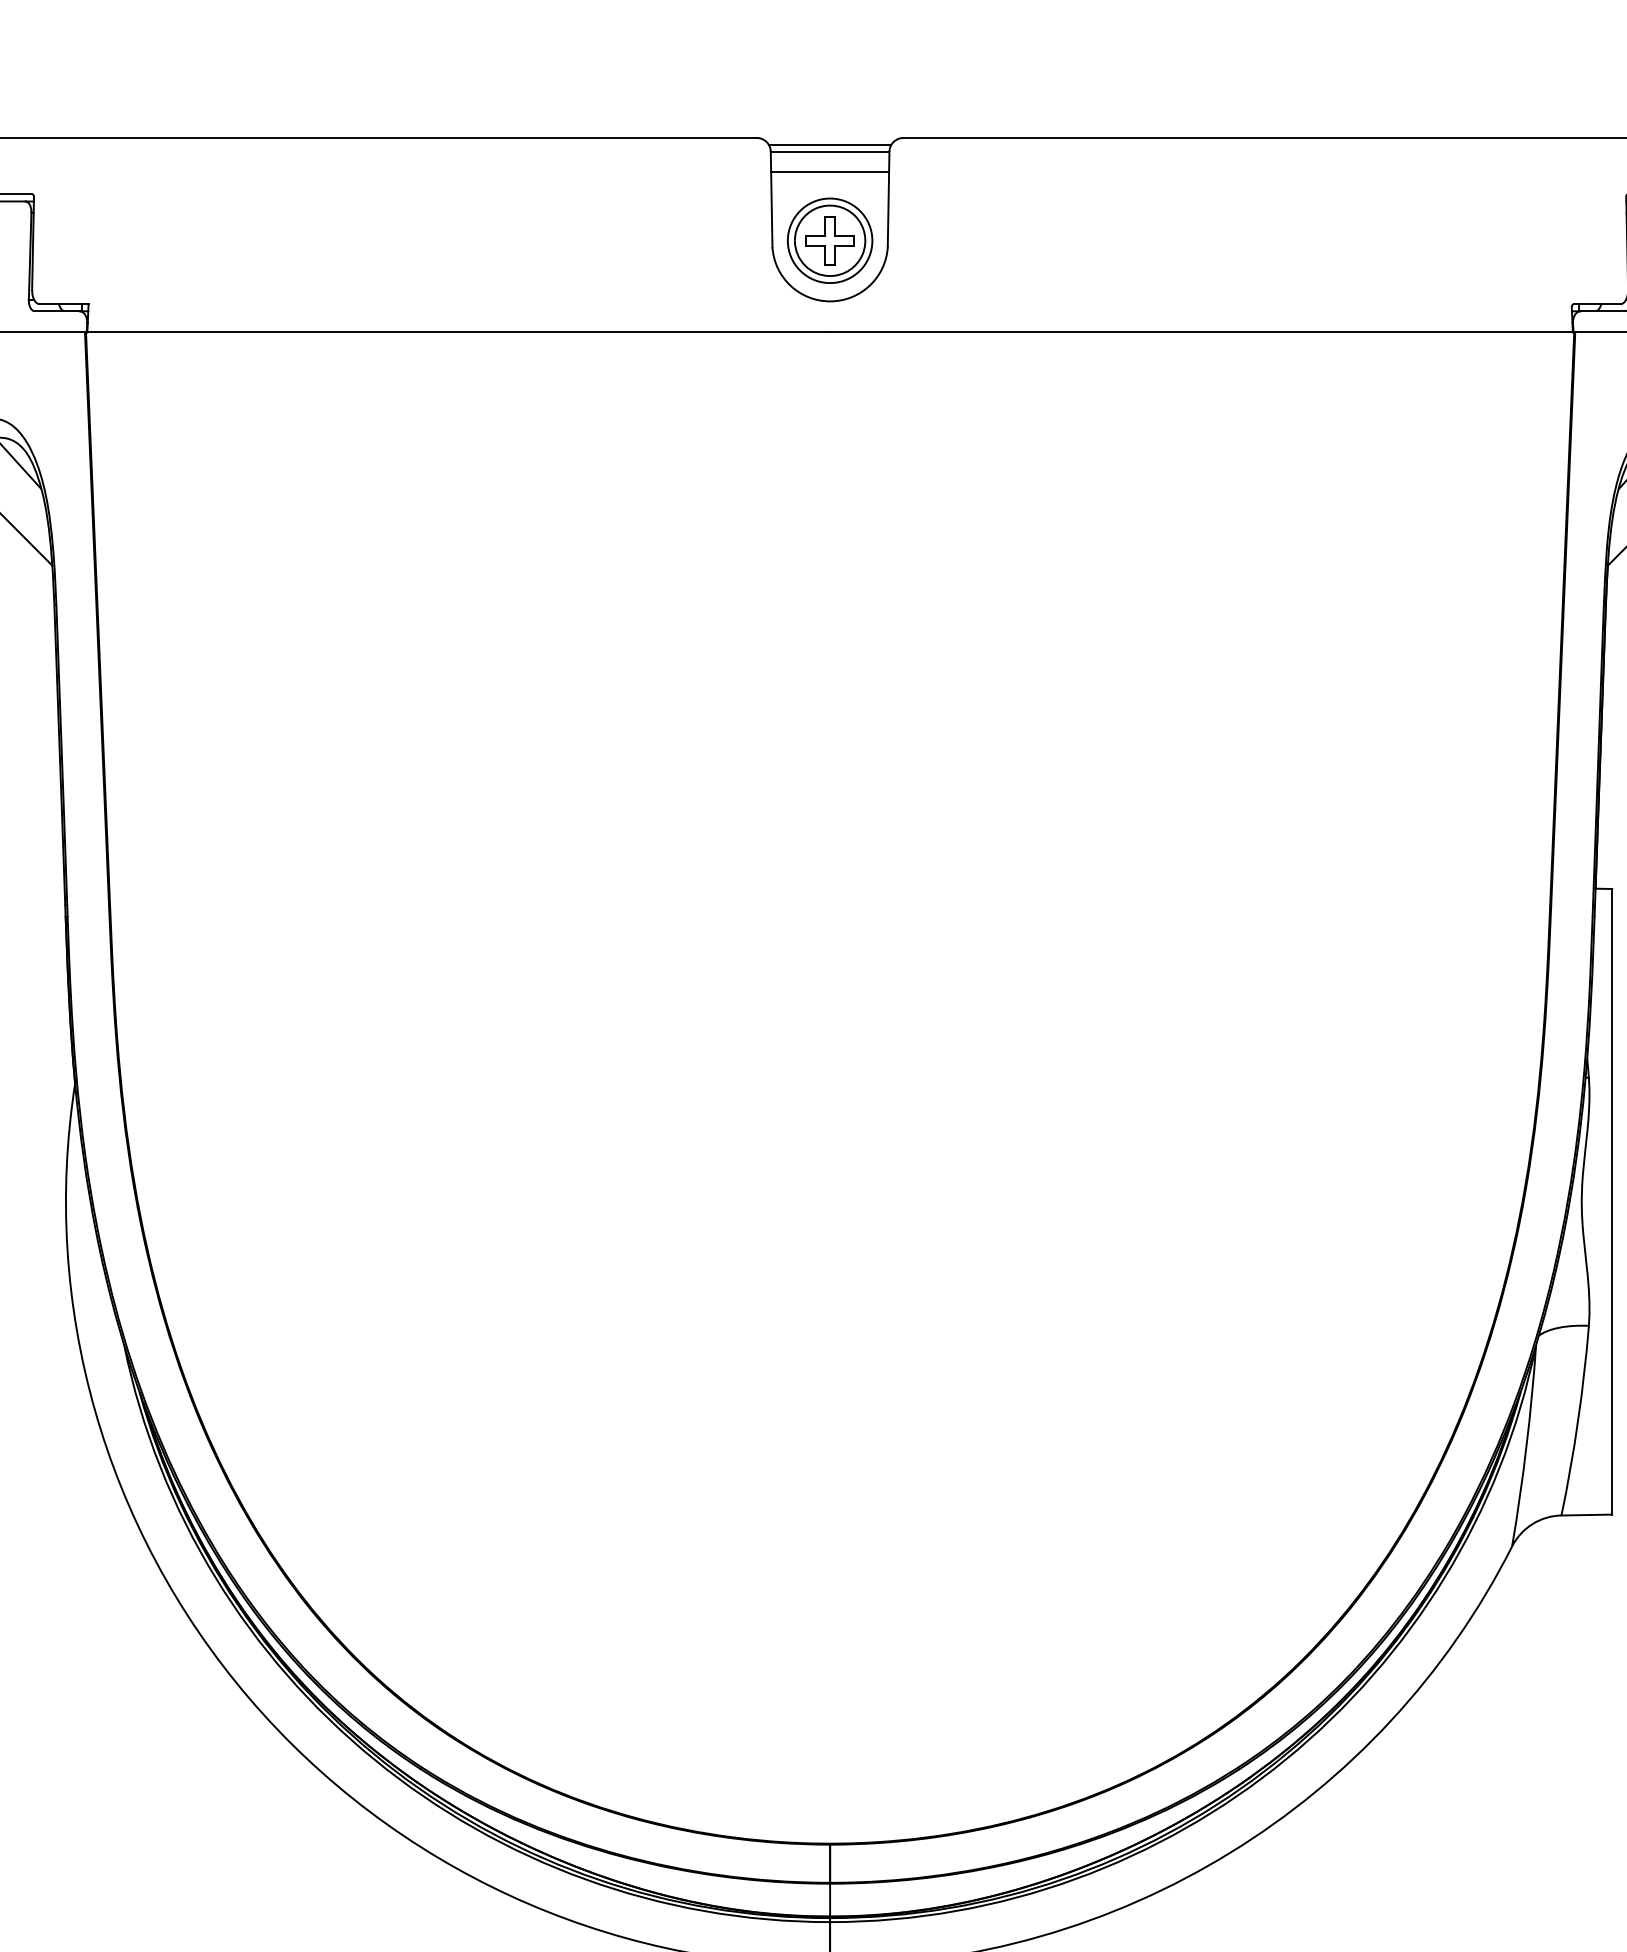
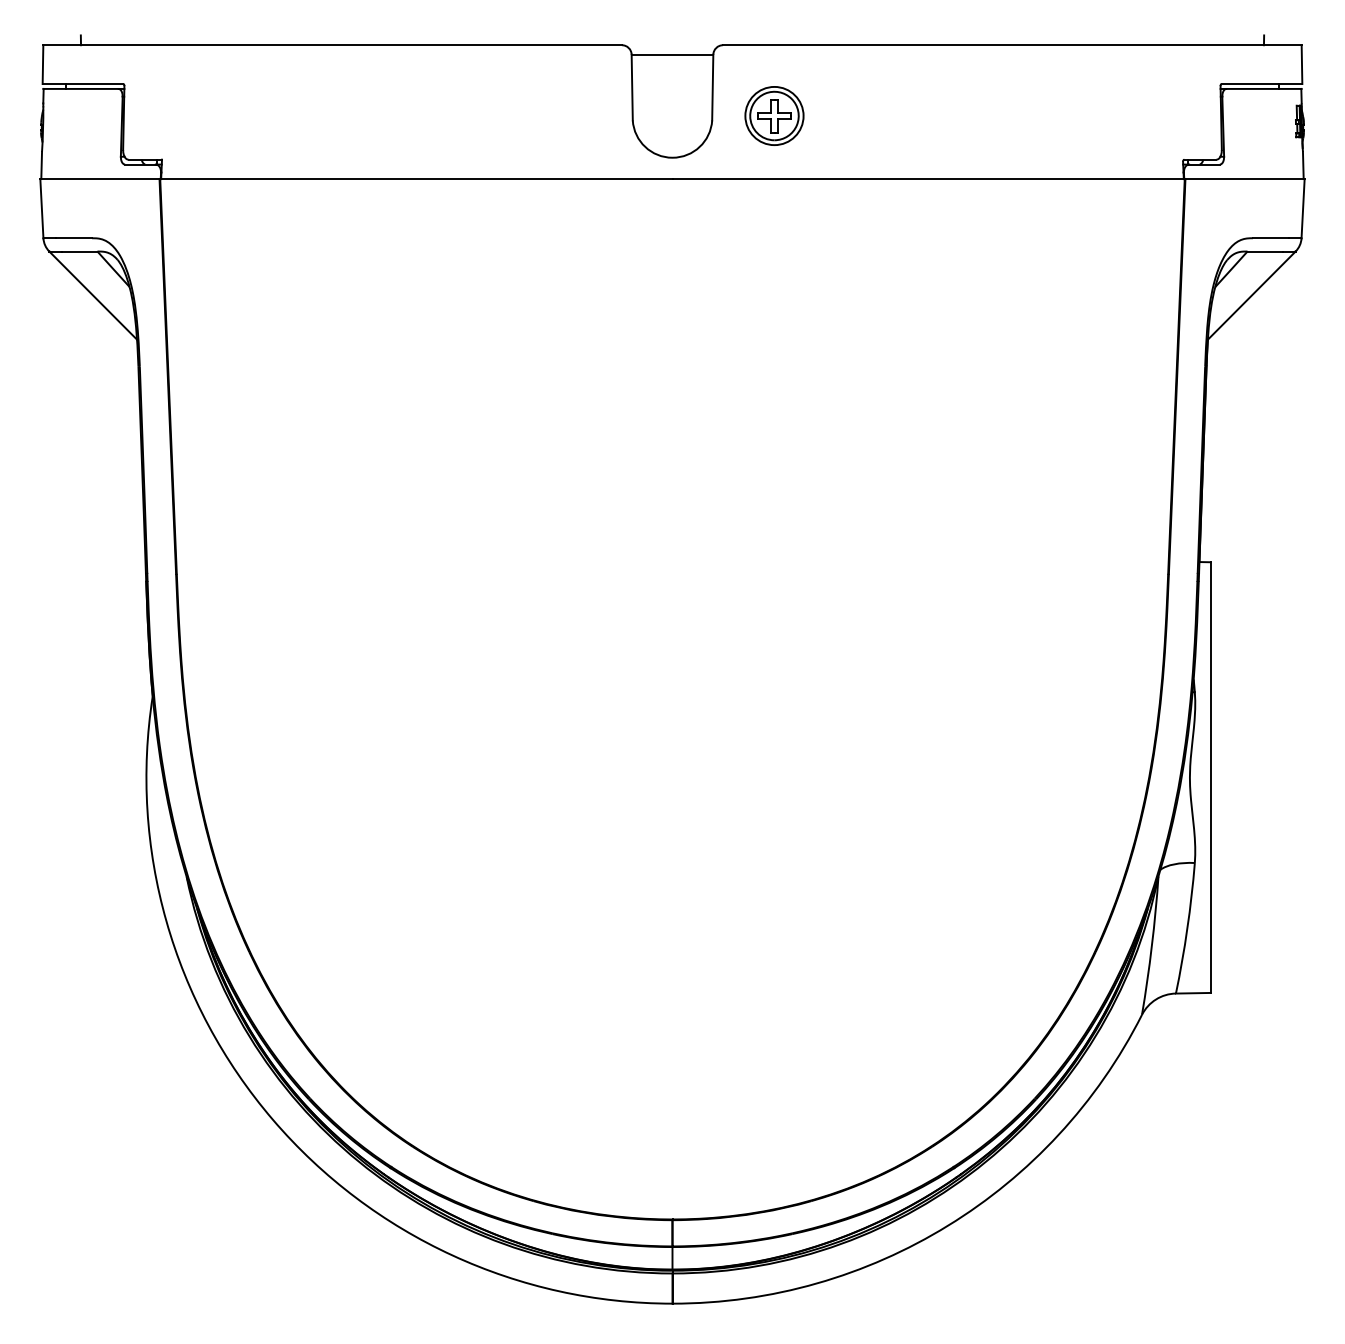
line: (830, 145) -> (672, 50), removed
line: (830, 171) -> (672, 68), removed
part: (830, 240) -> (774, 115), moved

